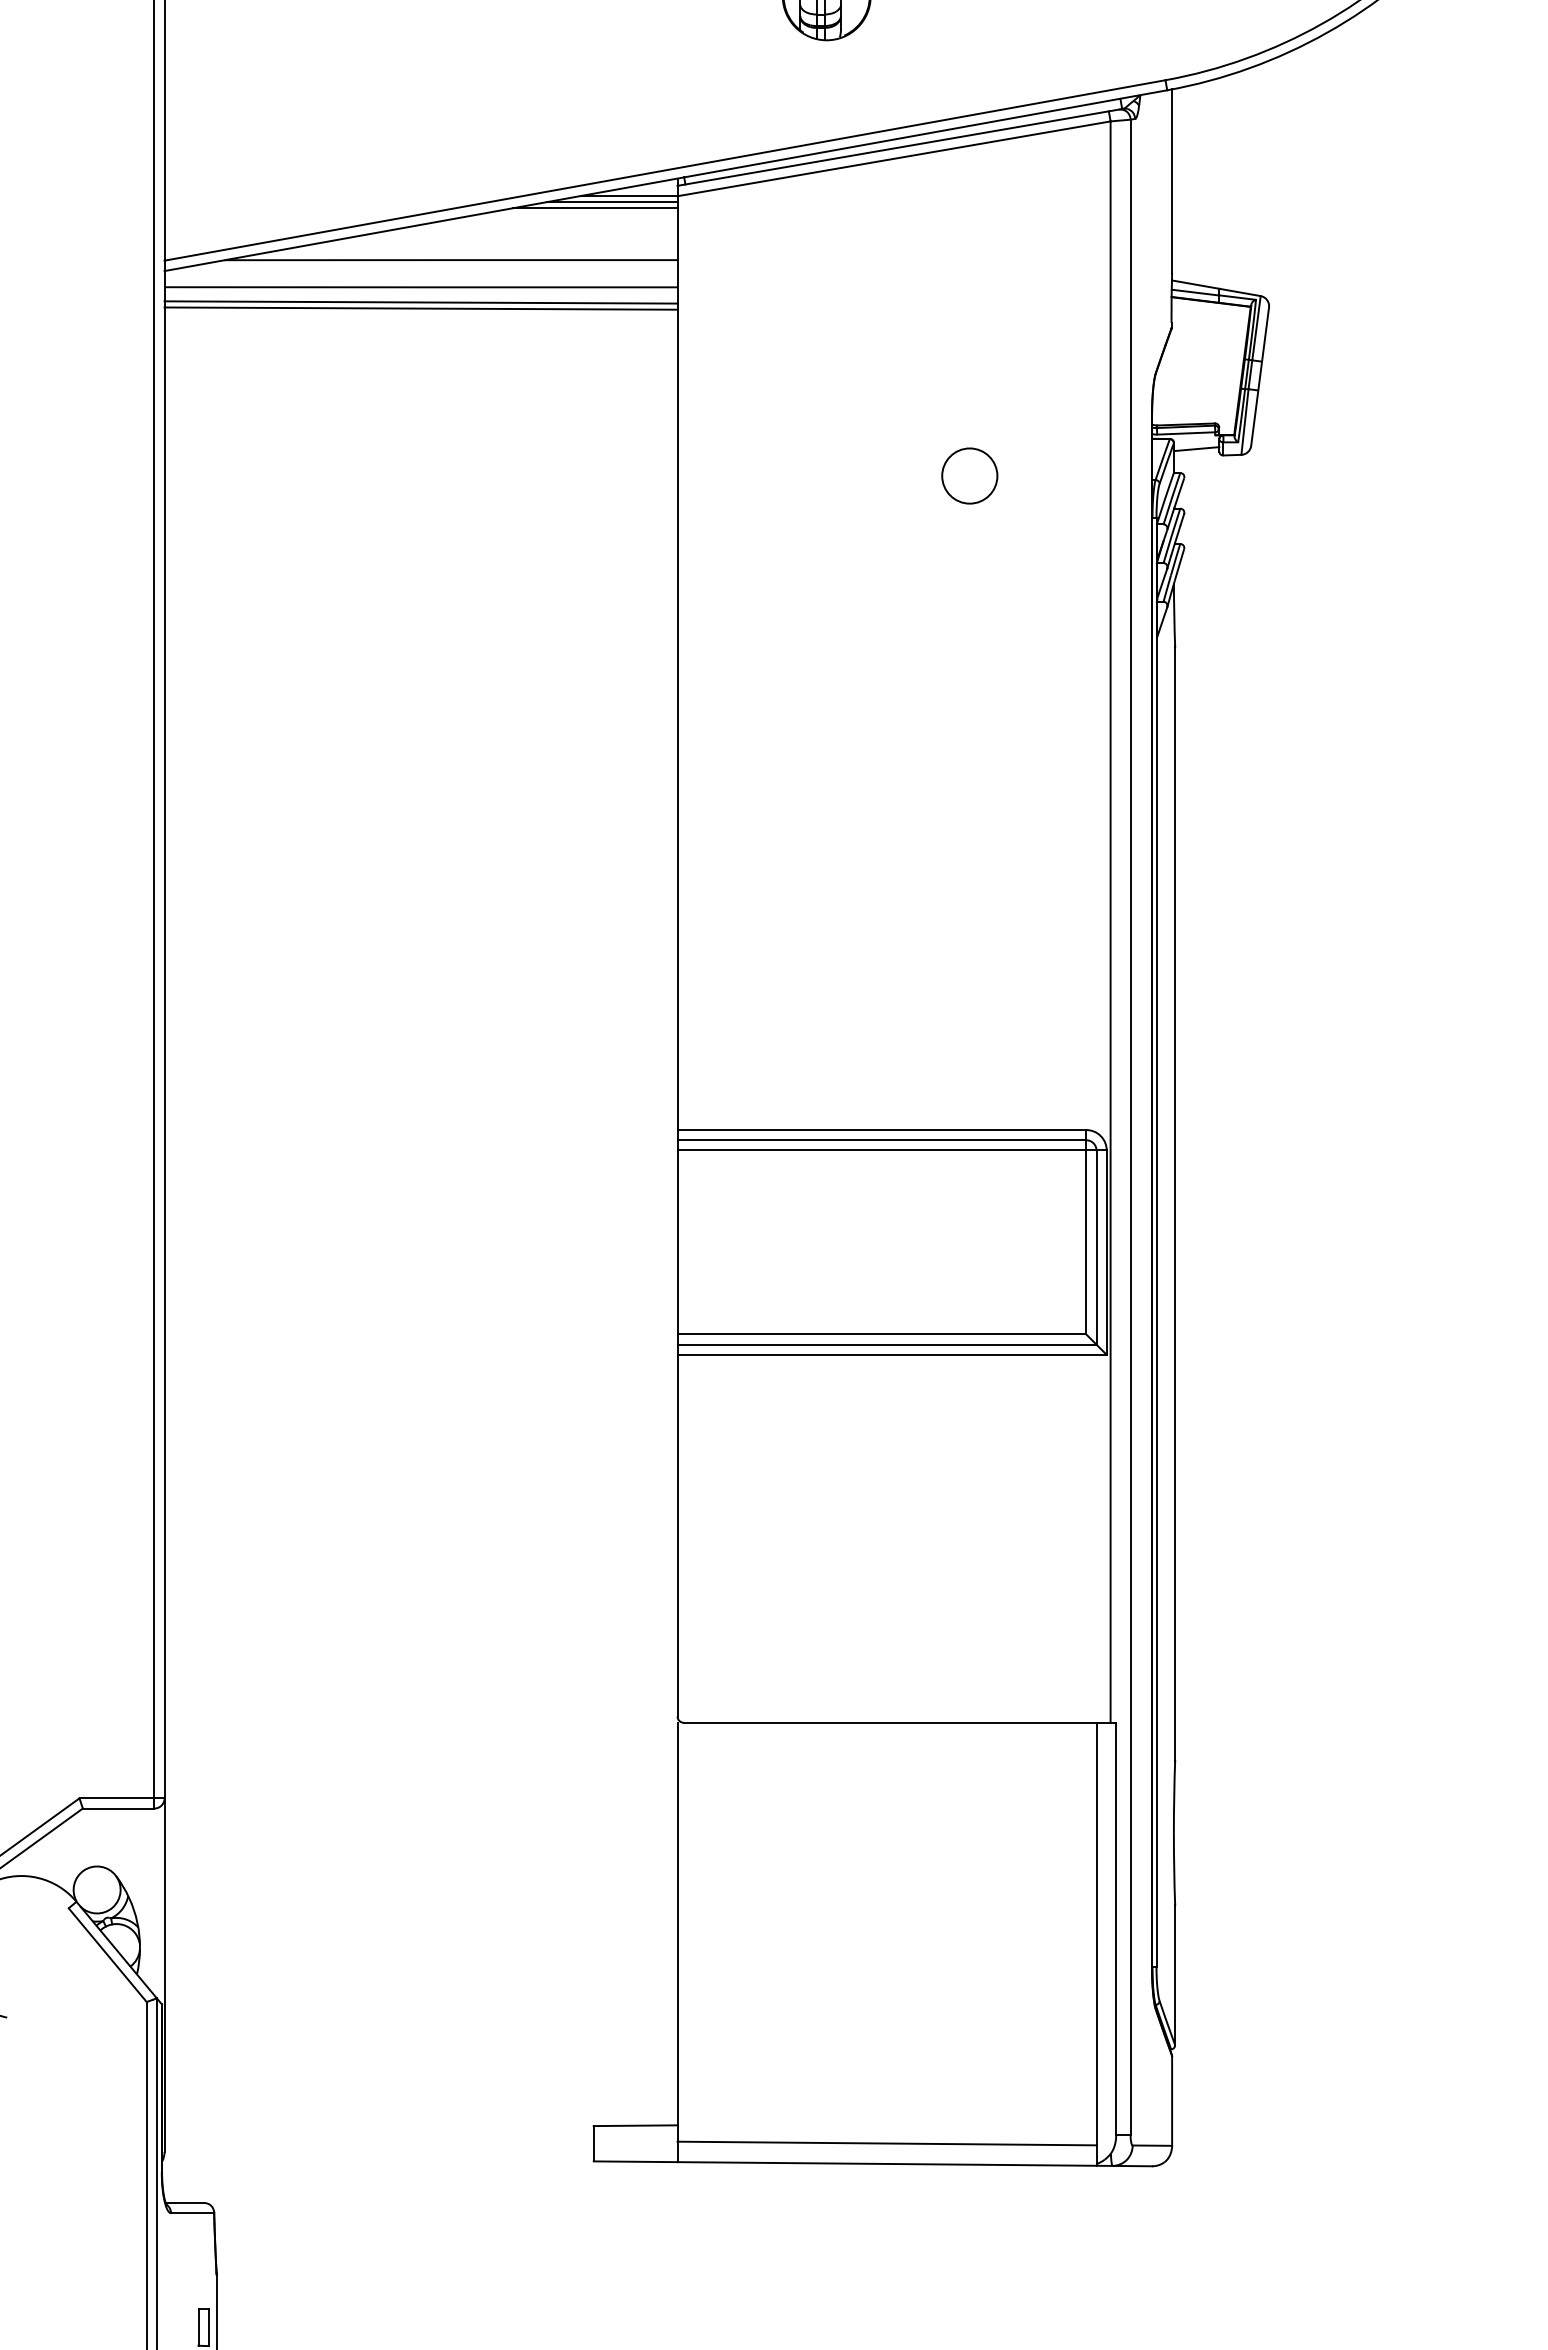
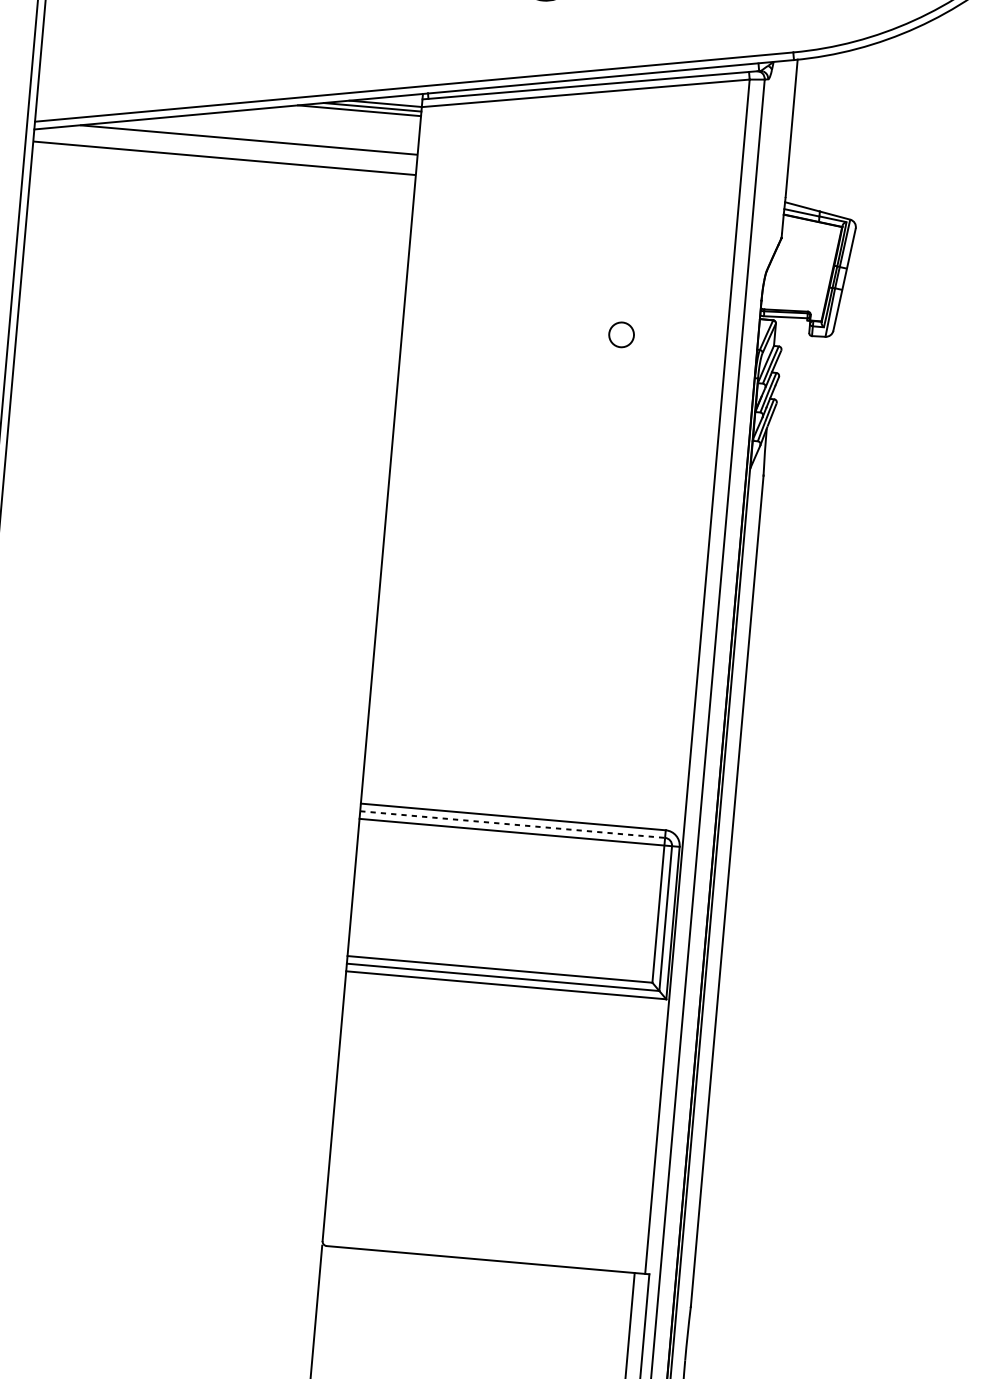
line: (420, 302) -> (223, 169), removed
line: (420, 308) -> (222, 174), removed
line: (1196, 449) -> (792, 329), removed
circle: (969, 475) -> (621, 334), size x0.6
line: (882, 1140) -> (513, 824), solid -> dashed

